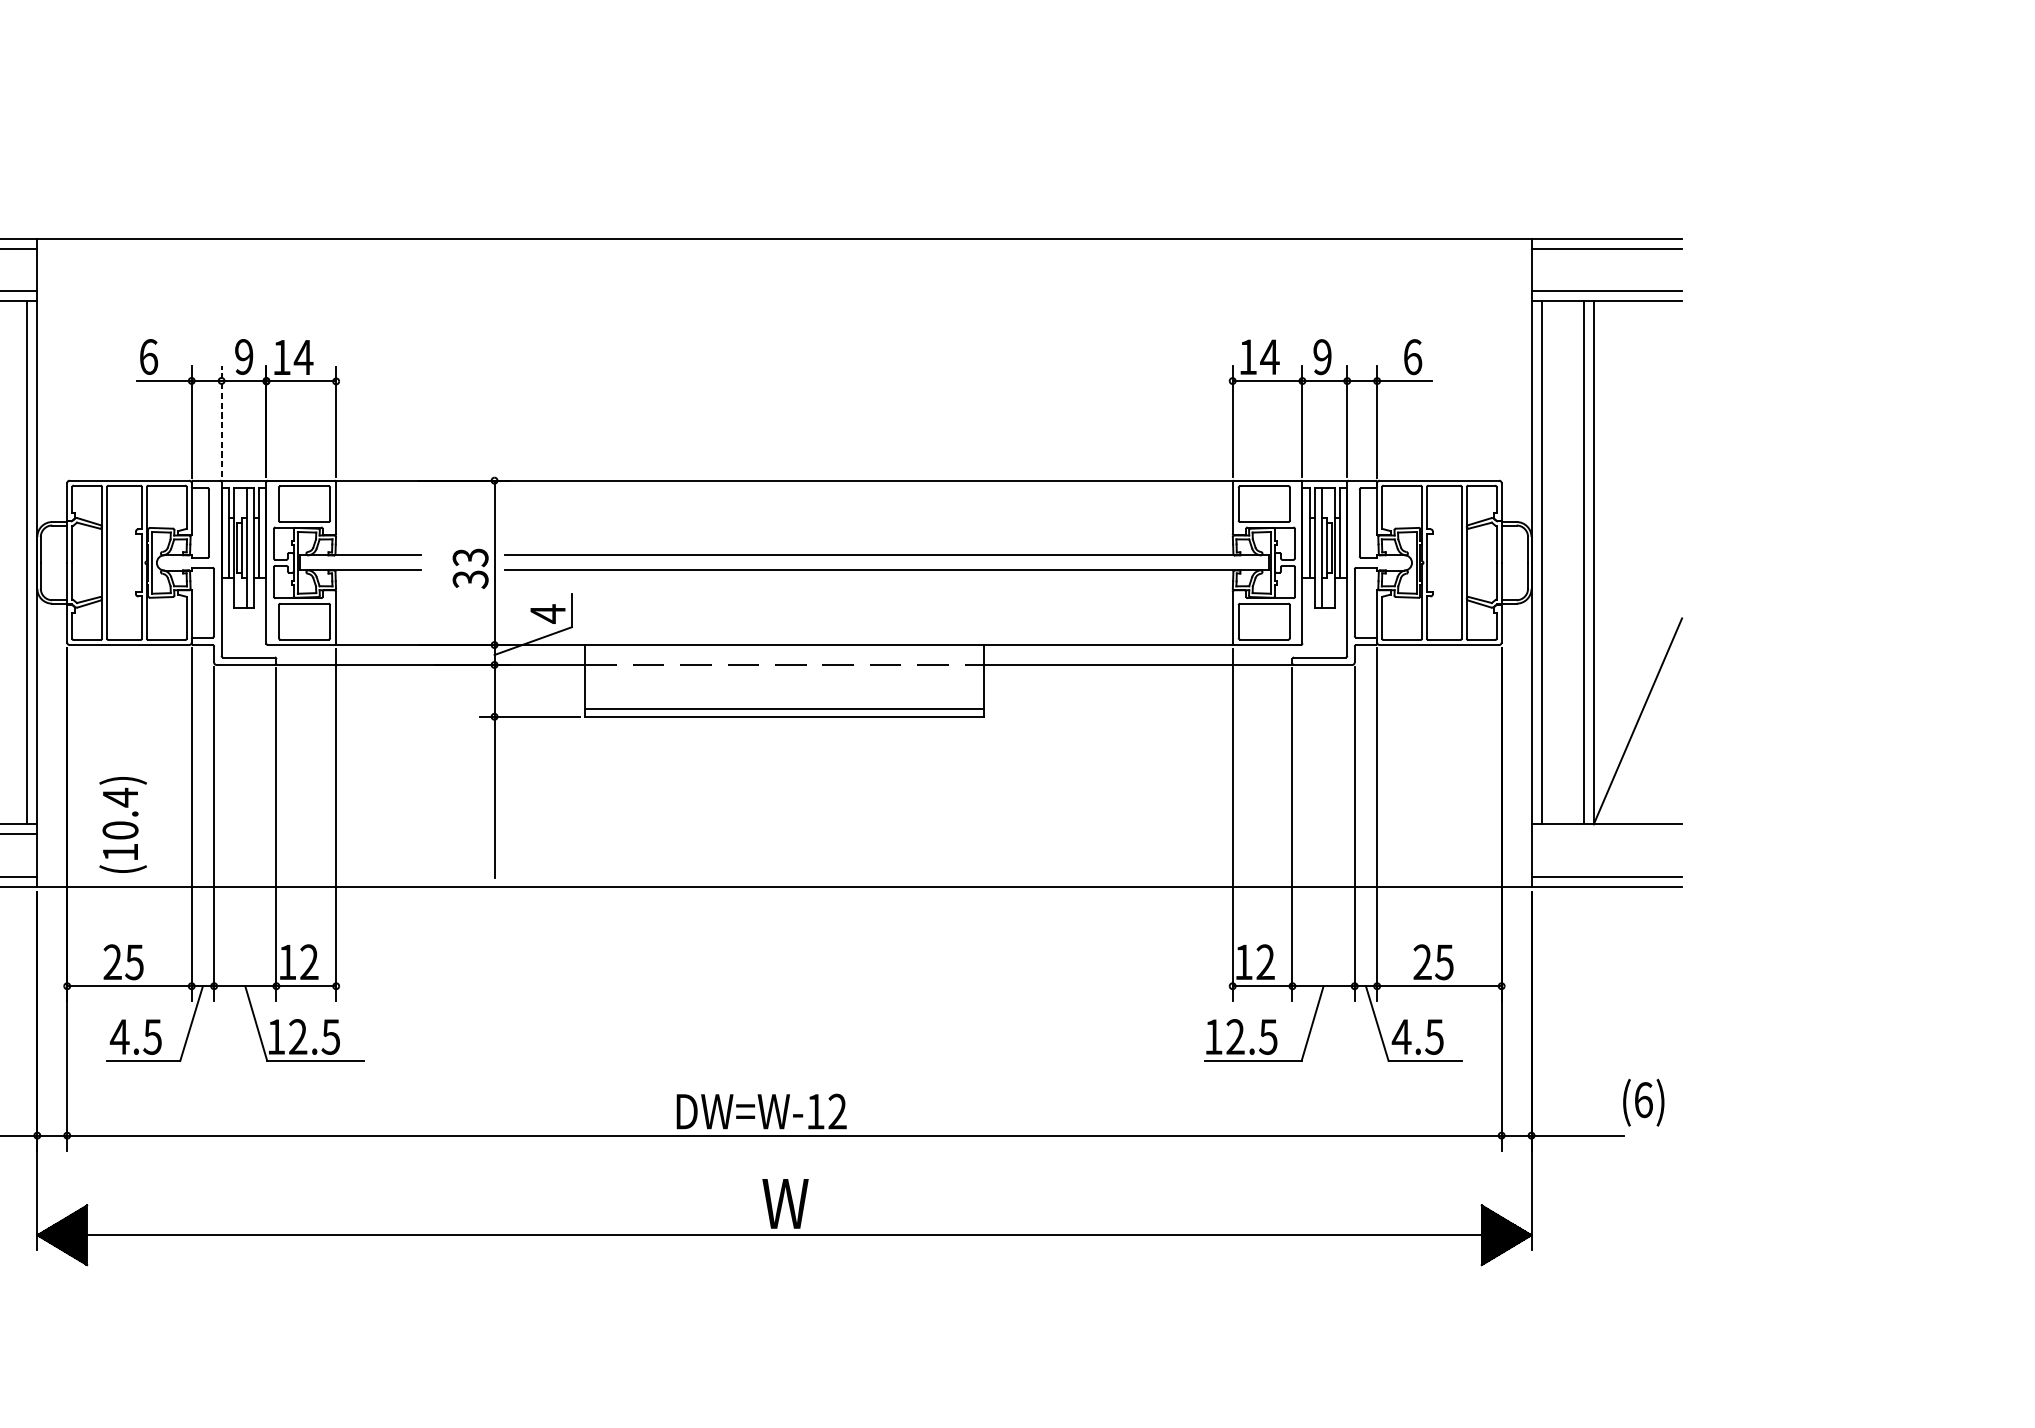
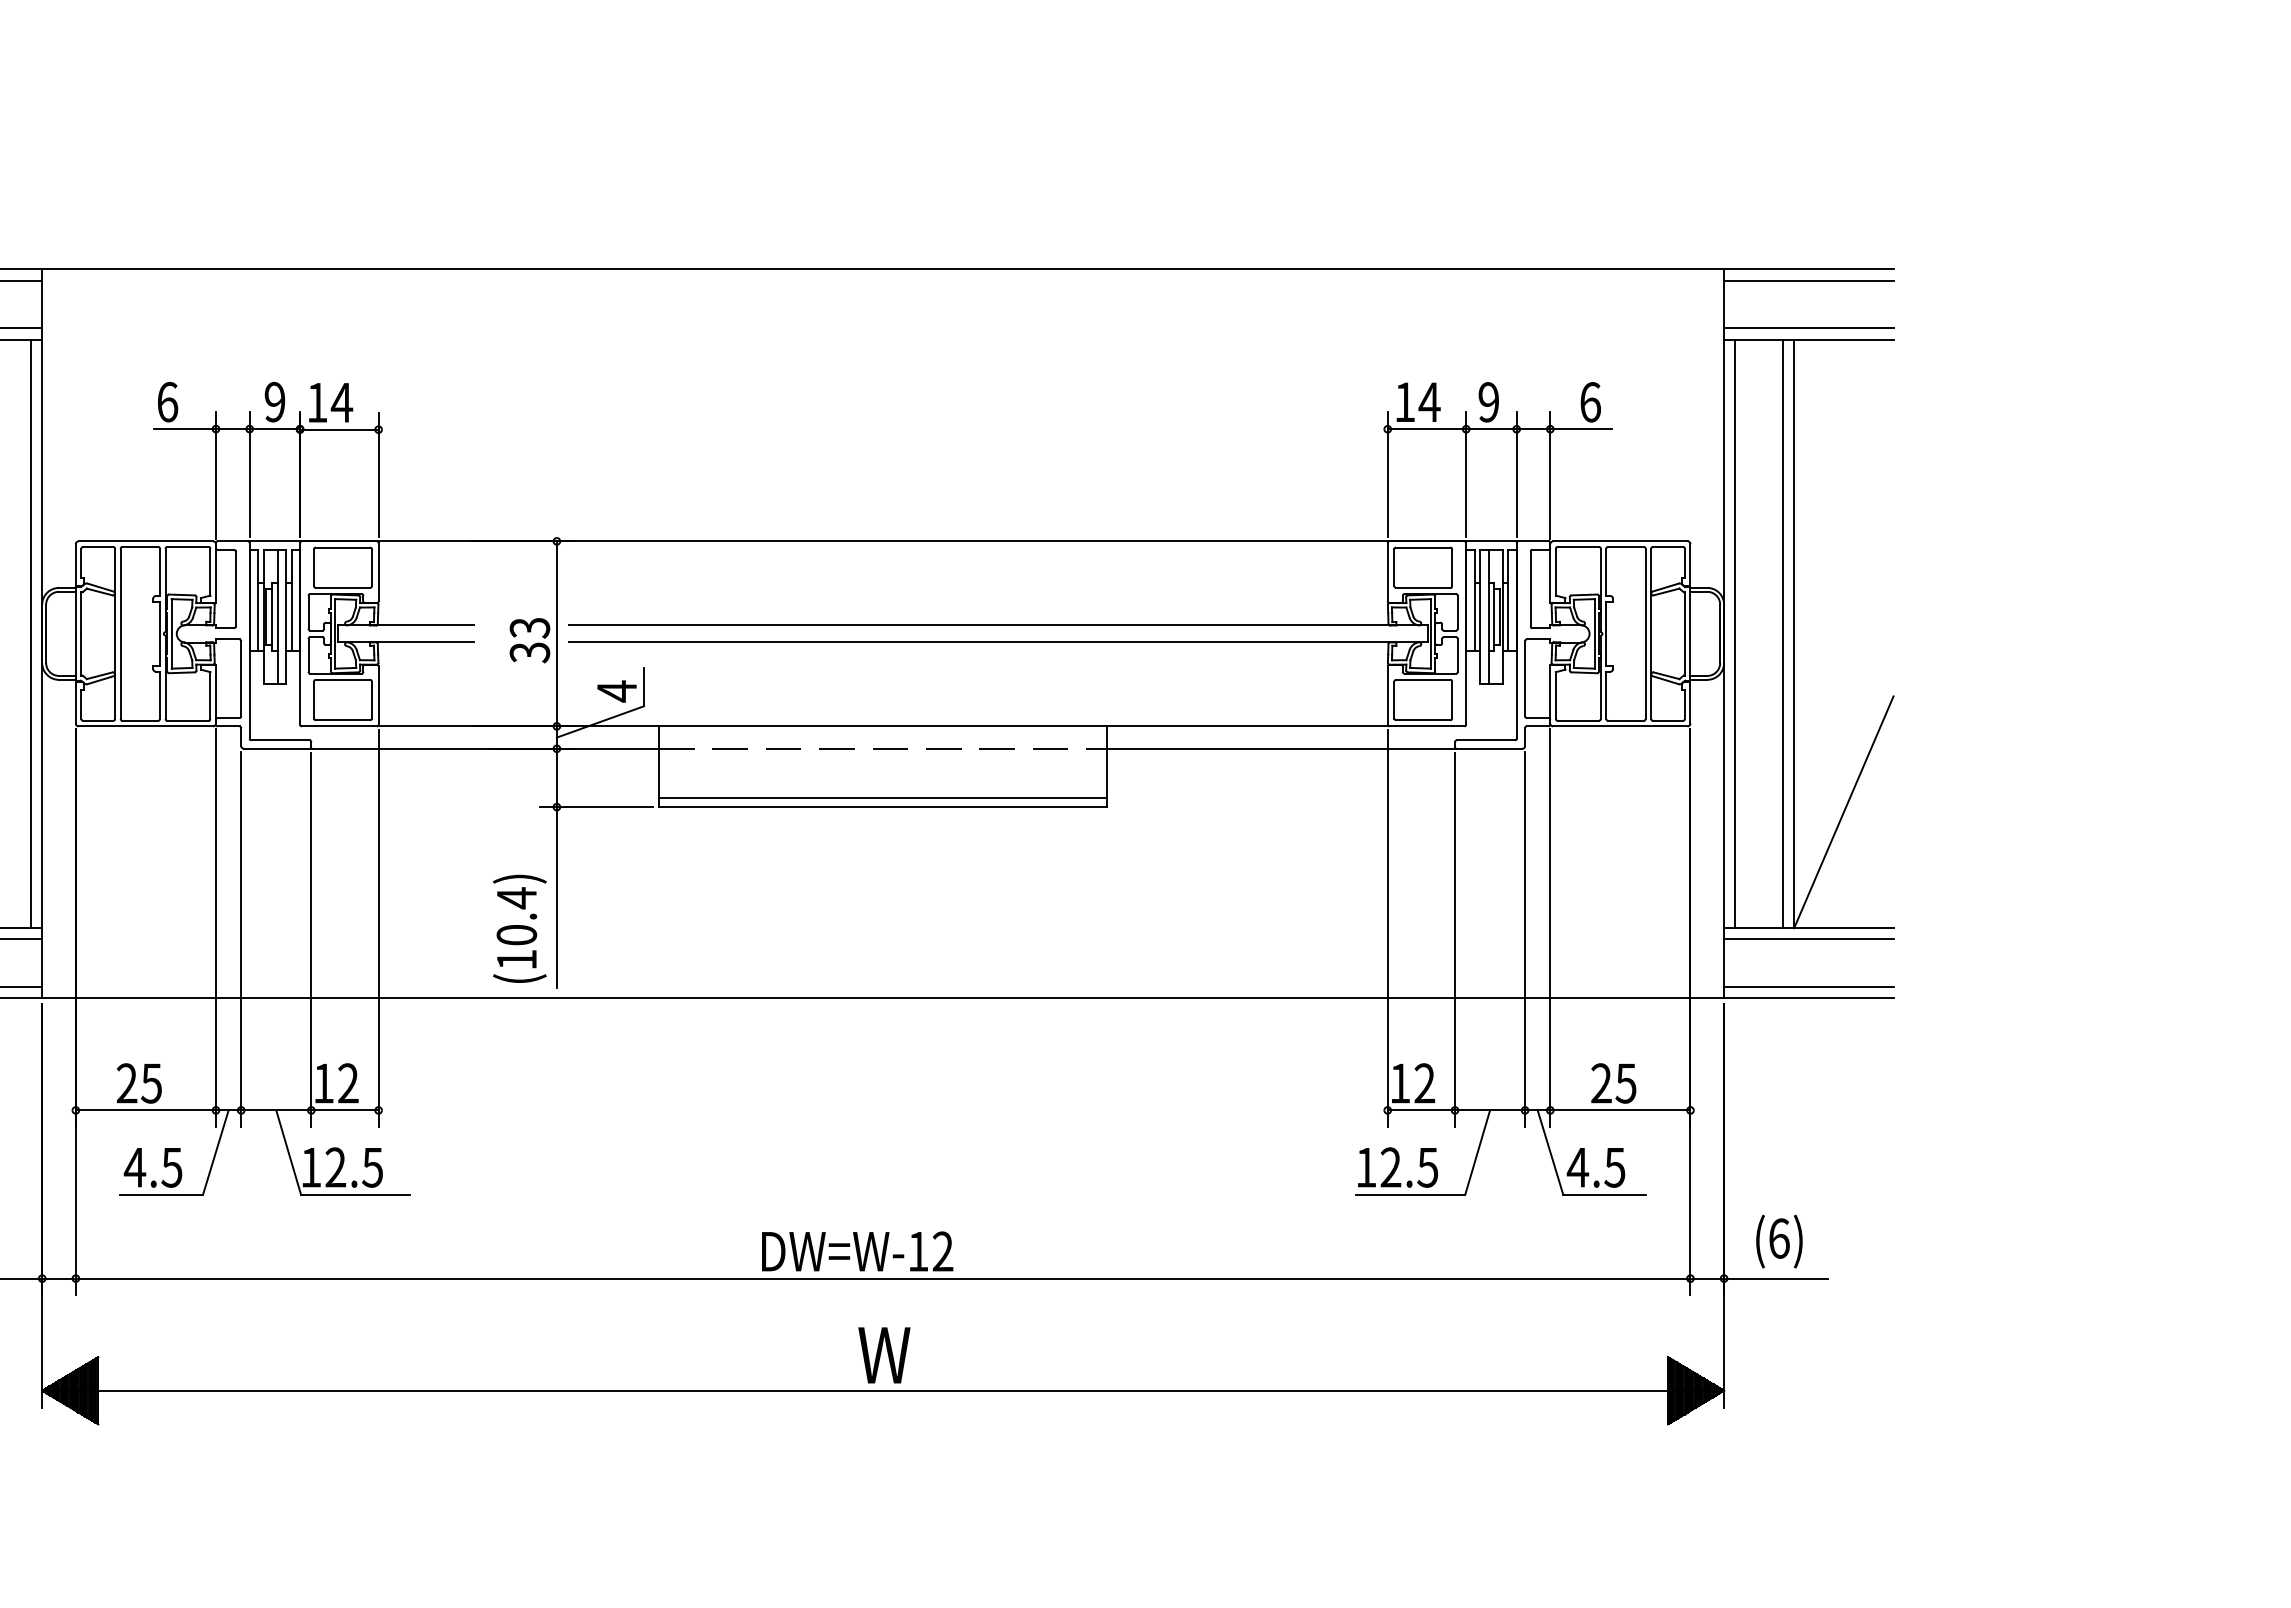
line: (221, 421) -> (249, 474), dashed -> solid
text: (122, 824) -> (519, 928), moved
line: (1606, 834) -> (1808, 939), added
text: (1643, 1102) -> (1779, 1241), moved

